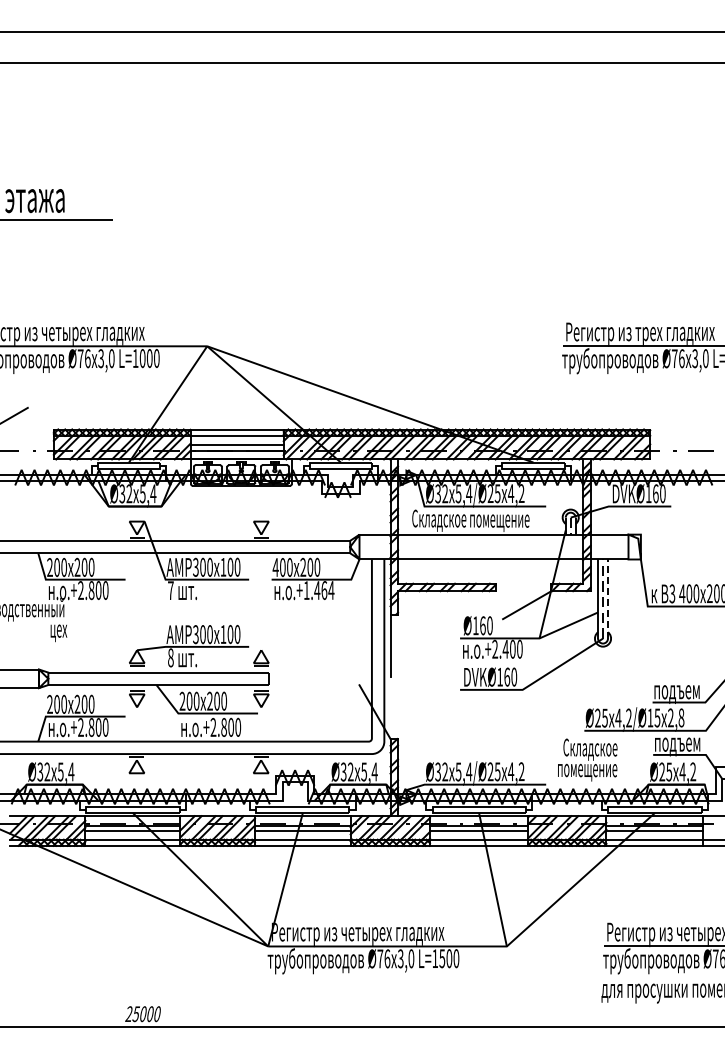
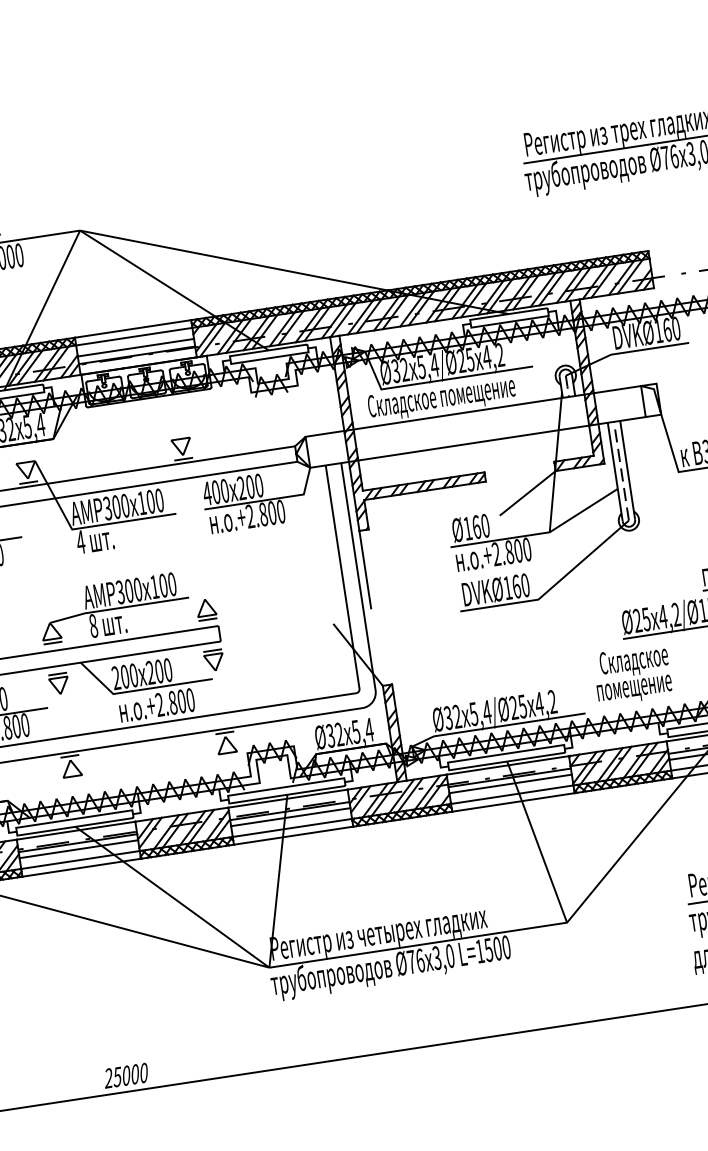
text: (170, 590) -> (80, 542), 7 -> 4
text: (318, 590) -> (264, 514), .+1.464 -> .+2.800
line: (607, 599) -> (627, 470), dashed -> solid
text: (505, 648) -> (509, 551), .+2.400 -> .+2.800

